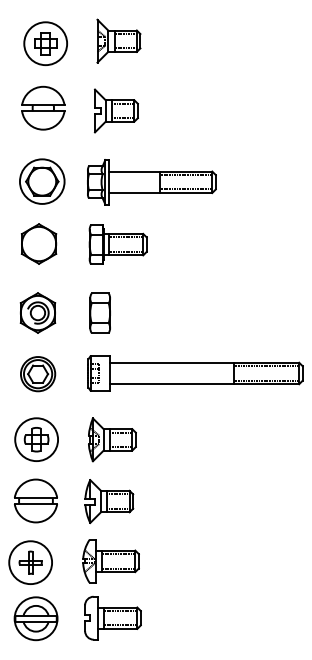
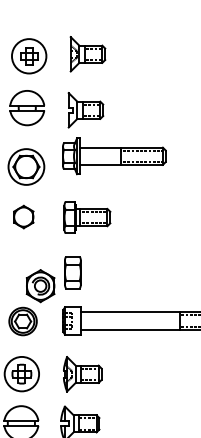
part: (151, 182) -> (114, 156), moved
part: (38, 243) -> (23, 216), size x0.7
part: (37, 312) -> (40, 285), moved

